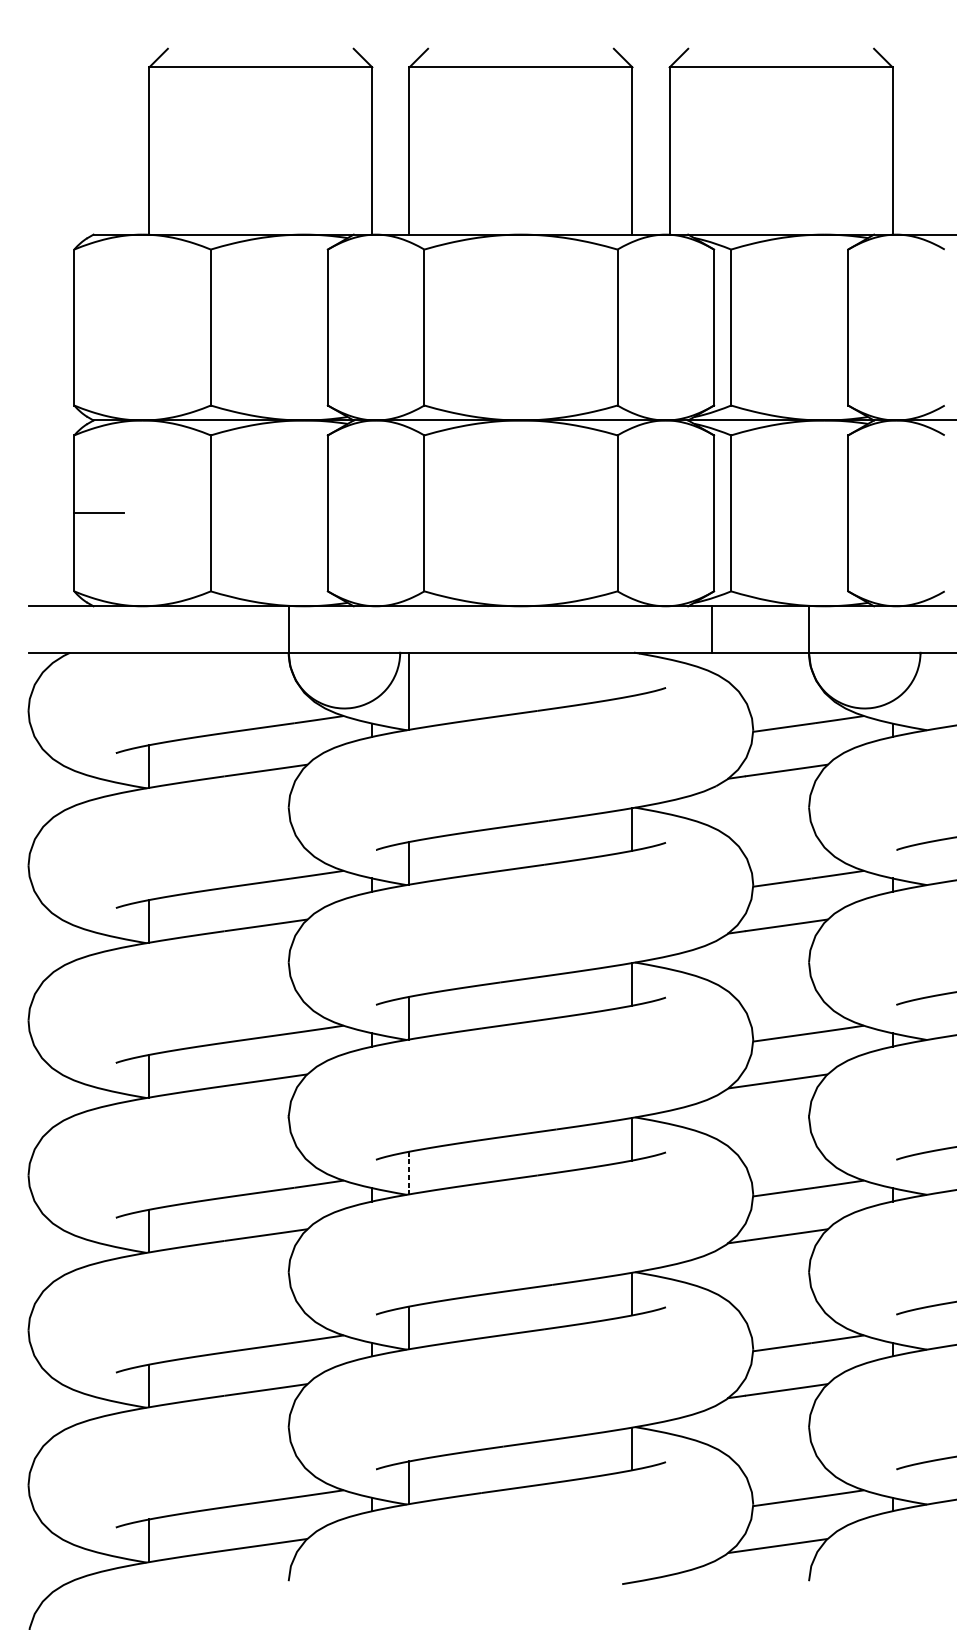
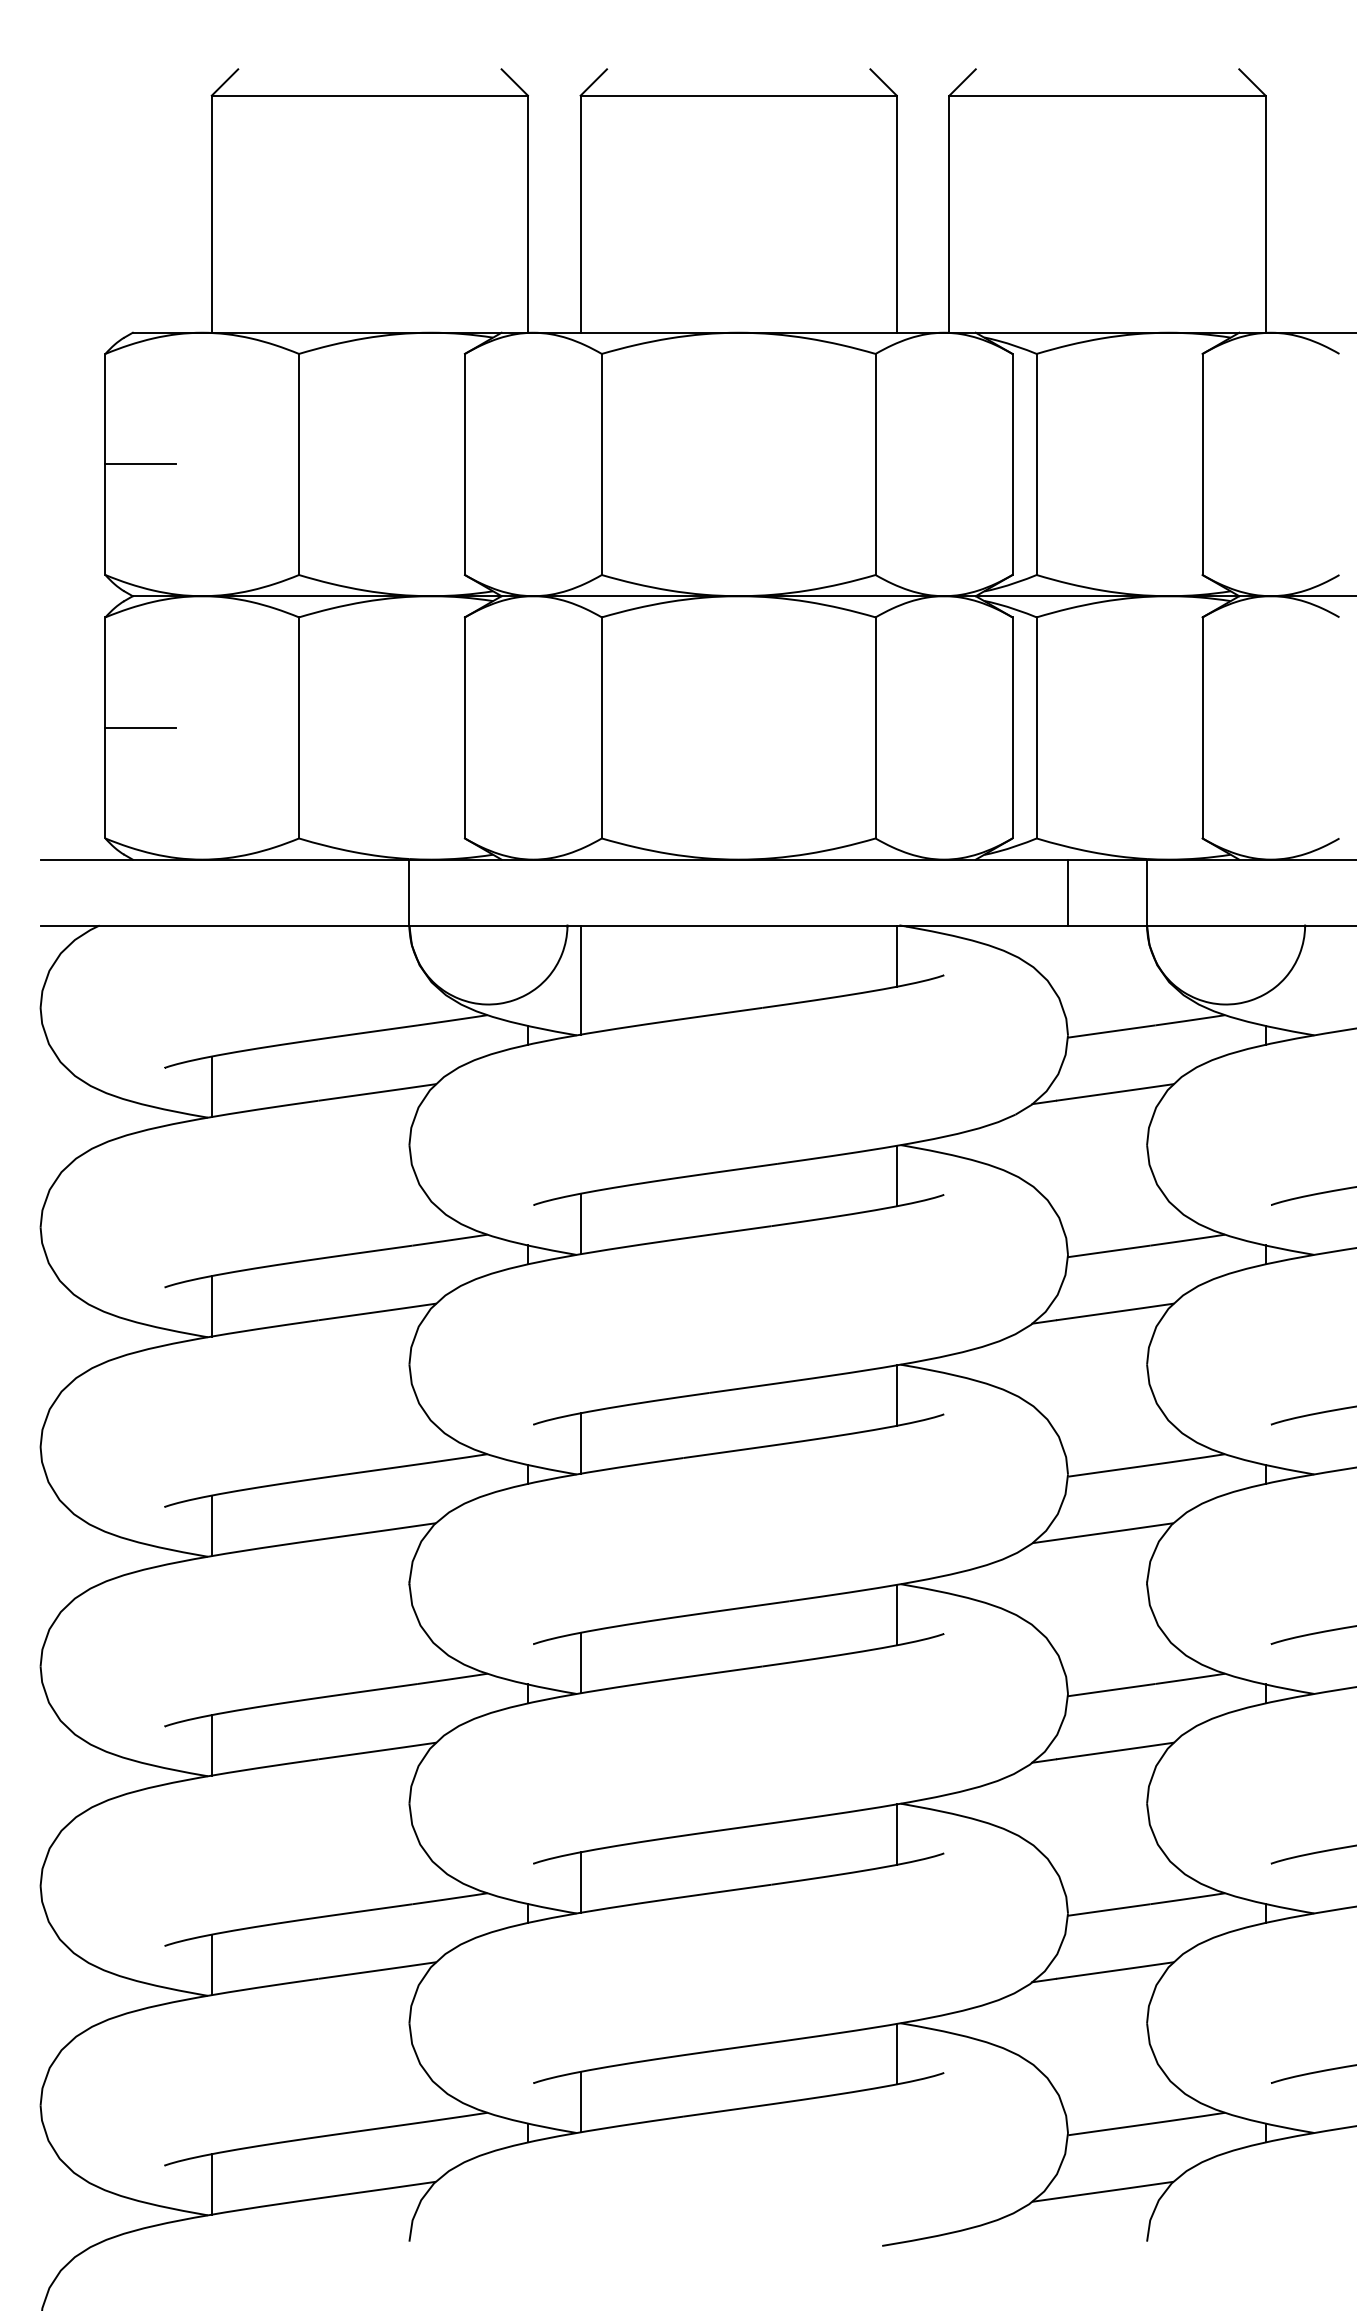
line: (98, 327) -> (140, 464), added
line: (711, 629) -> (1068, 892), moved
line: (632, 673) -> (896, 955), added
line: (409, 1173) -> (580, 1663), dashed -> solid

